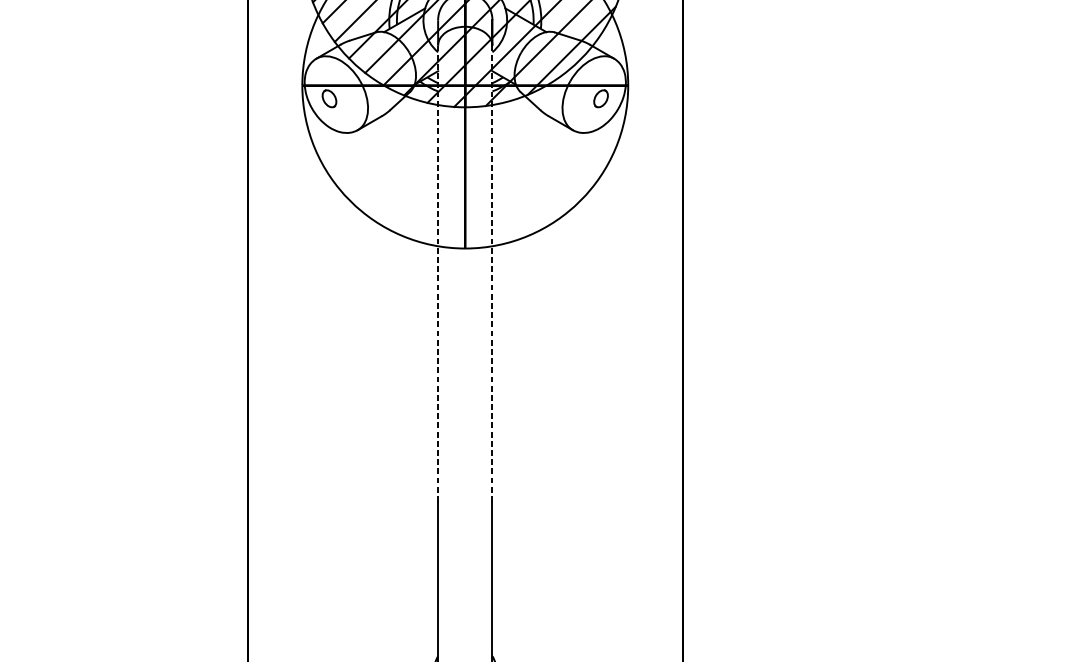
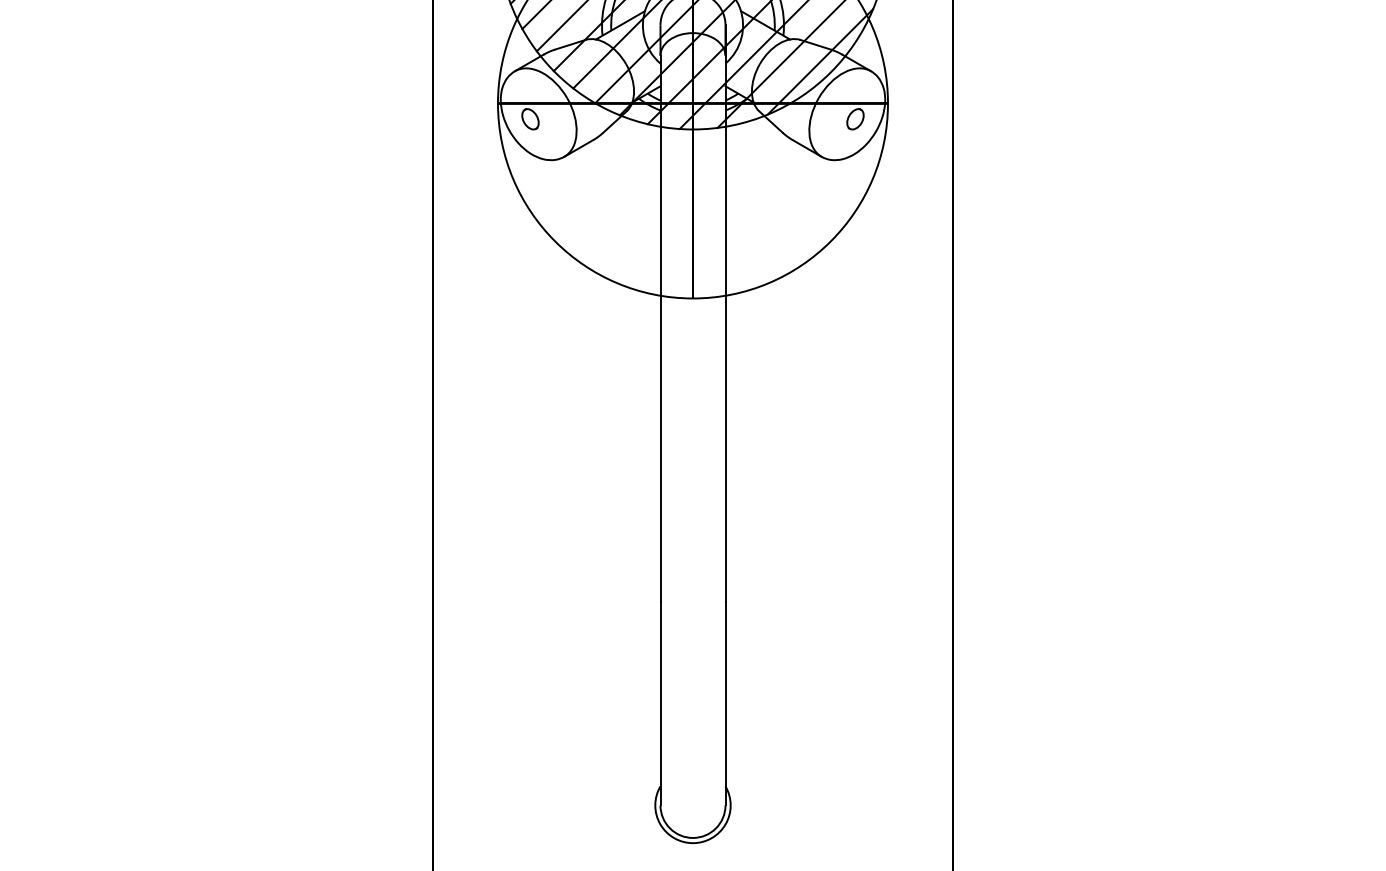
line: (438, 273) -> (660, 328), dashed -> solid
line: (492, 273) -> (725, 328), dashed -> solid

